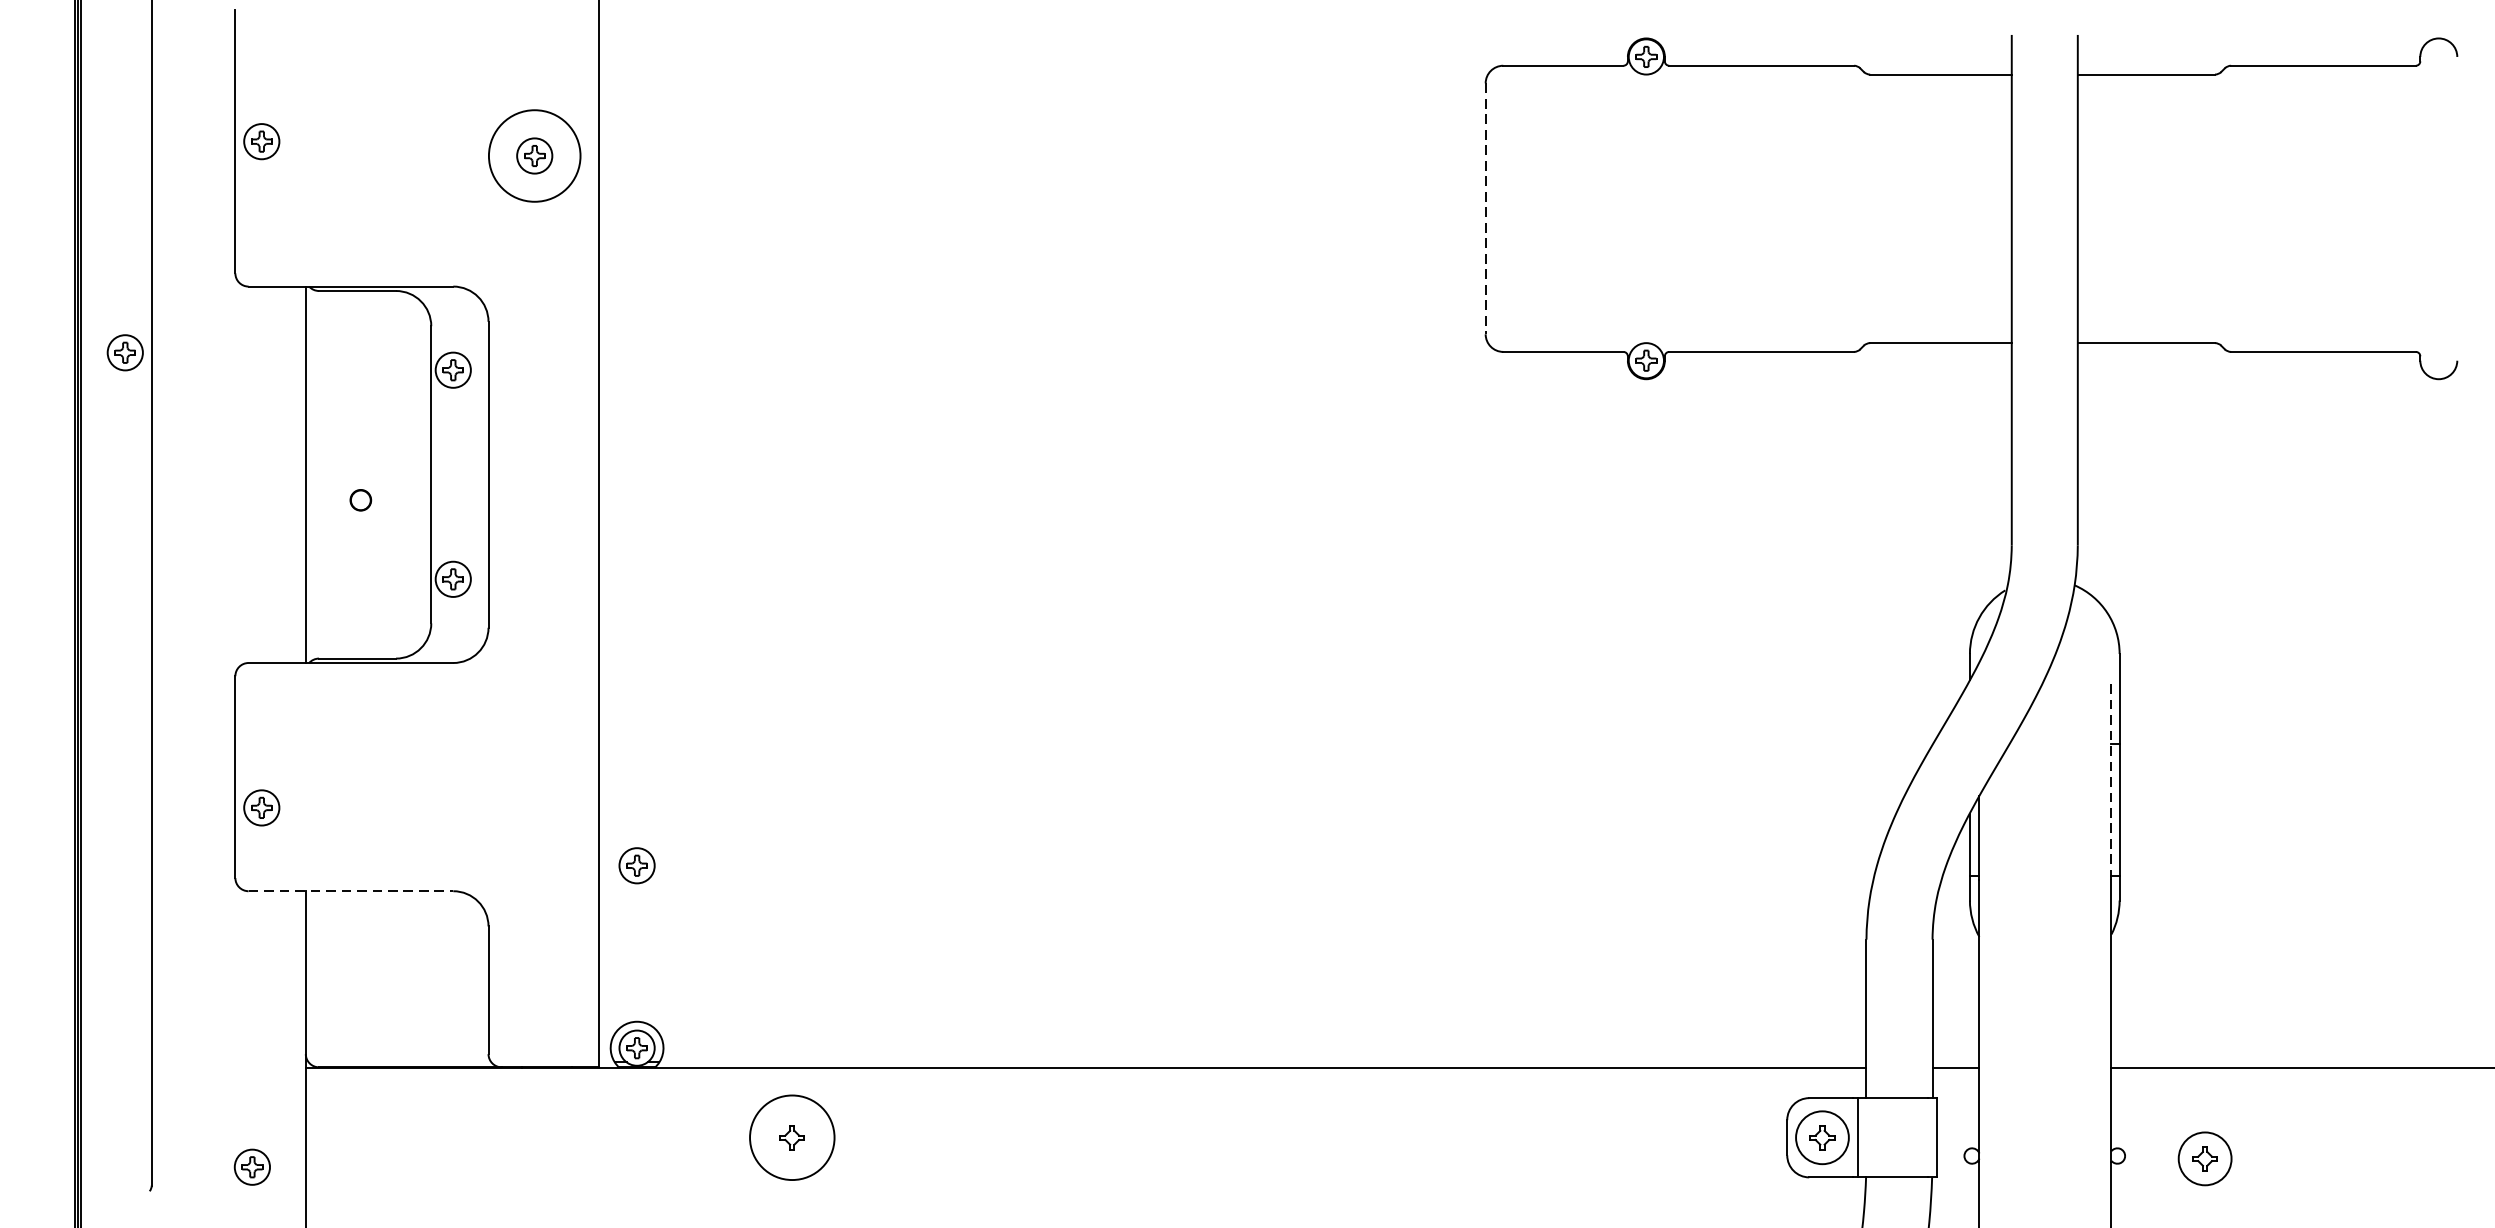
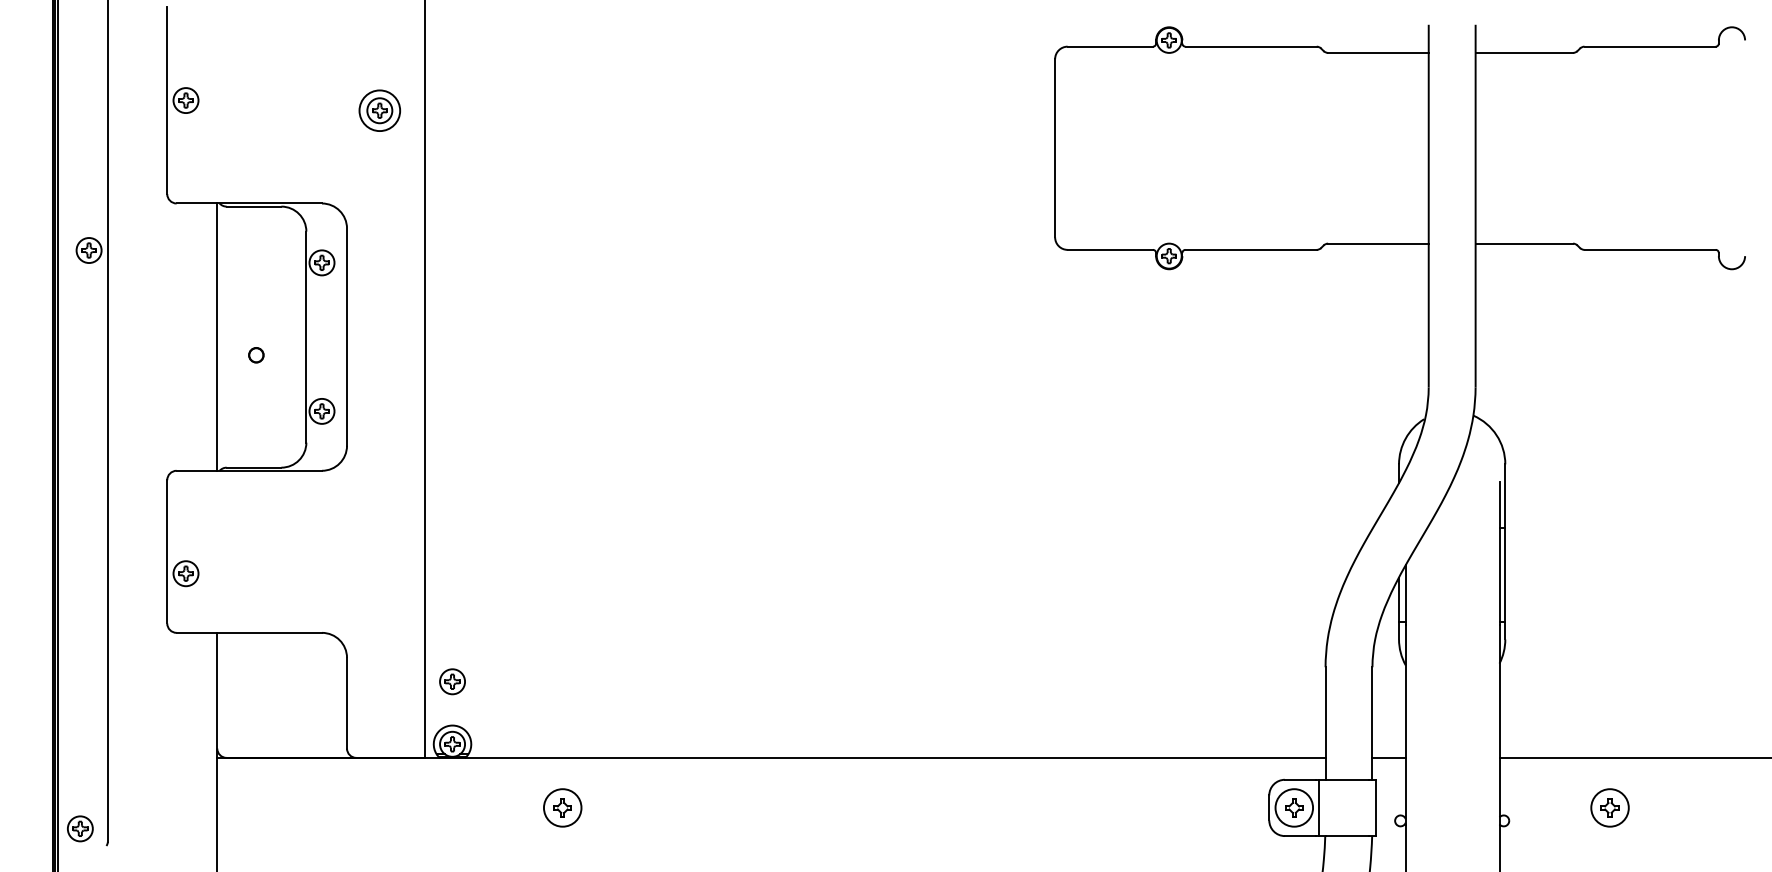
circle: (534, 155) -> (379, 110), size x0.62
line: (1486, 209) -> (1055, 148), dashed -> solid
line: (2111, 778) -> (1499, 552), dashed -> solid
part: (637, 865) -> (452, 681), moved
line: (351, 890) -> (249, 632), dashed -> solid
circle: (791, 1137) -> (562, 807), size x0.62
part: (2204, 1158) -> (1609, 807), moved
part: (252, 1166) -> (80, 828), moved

